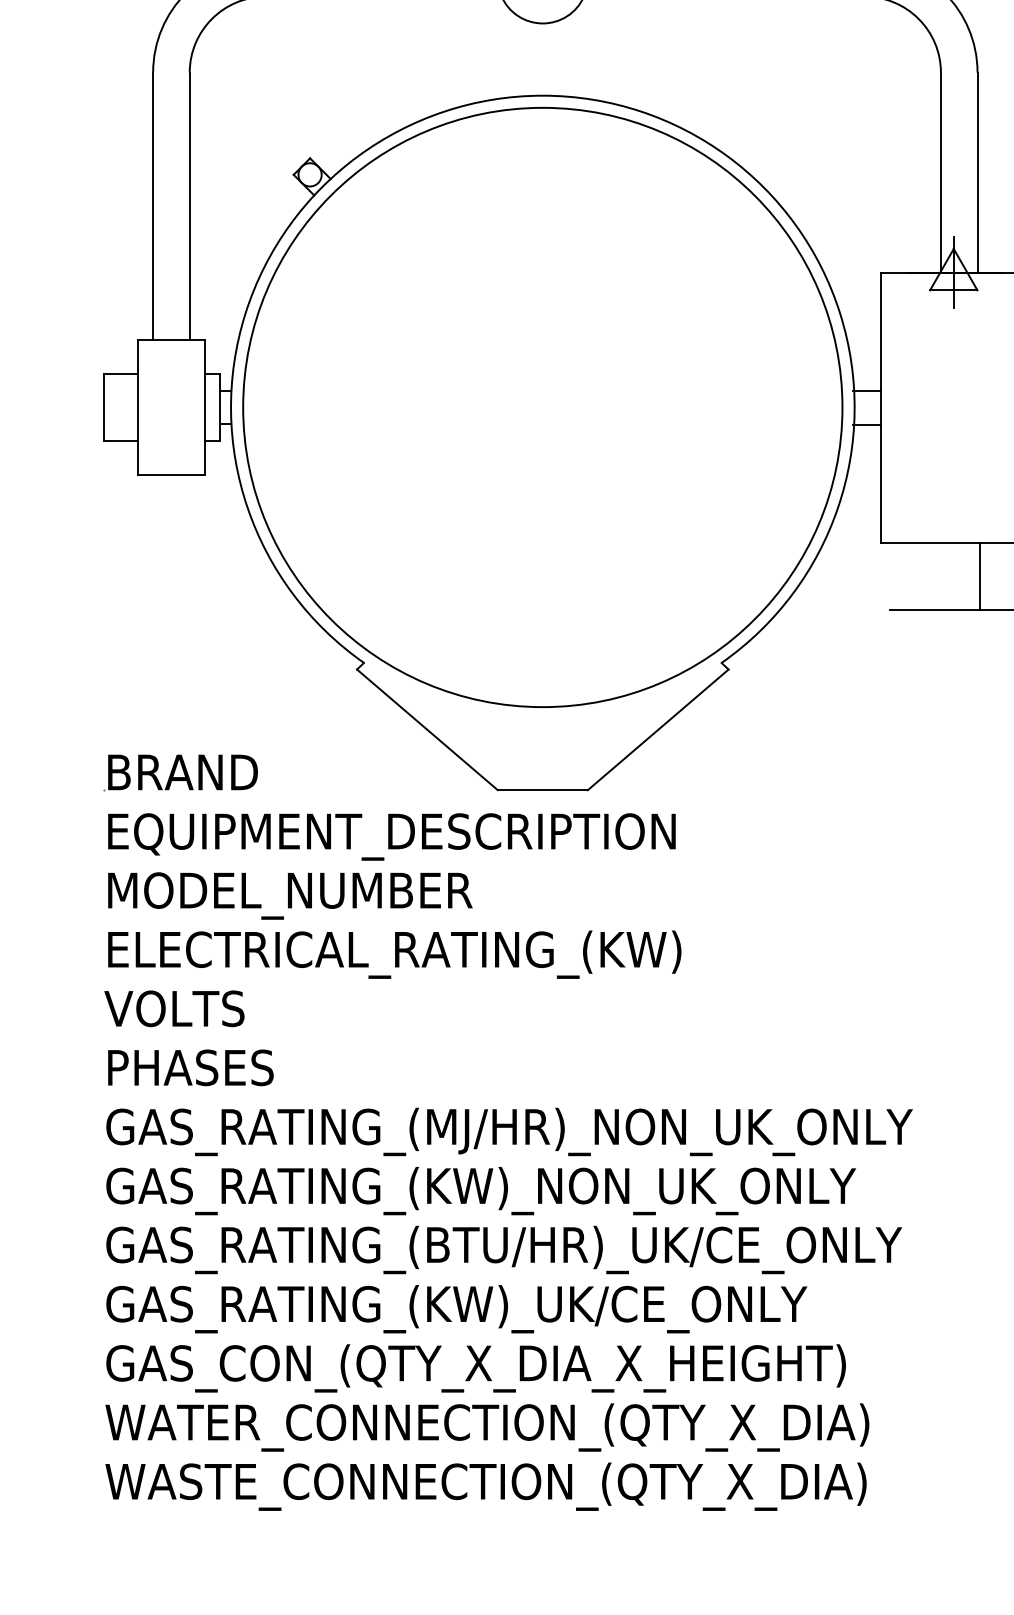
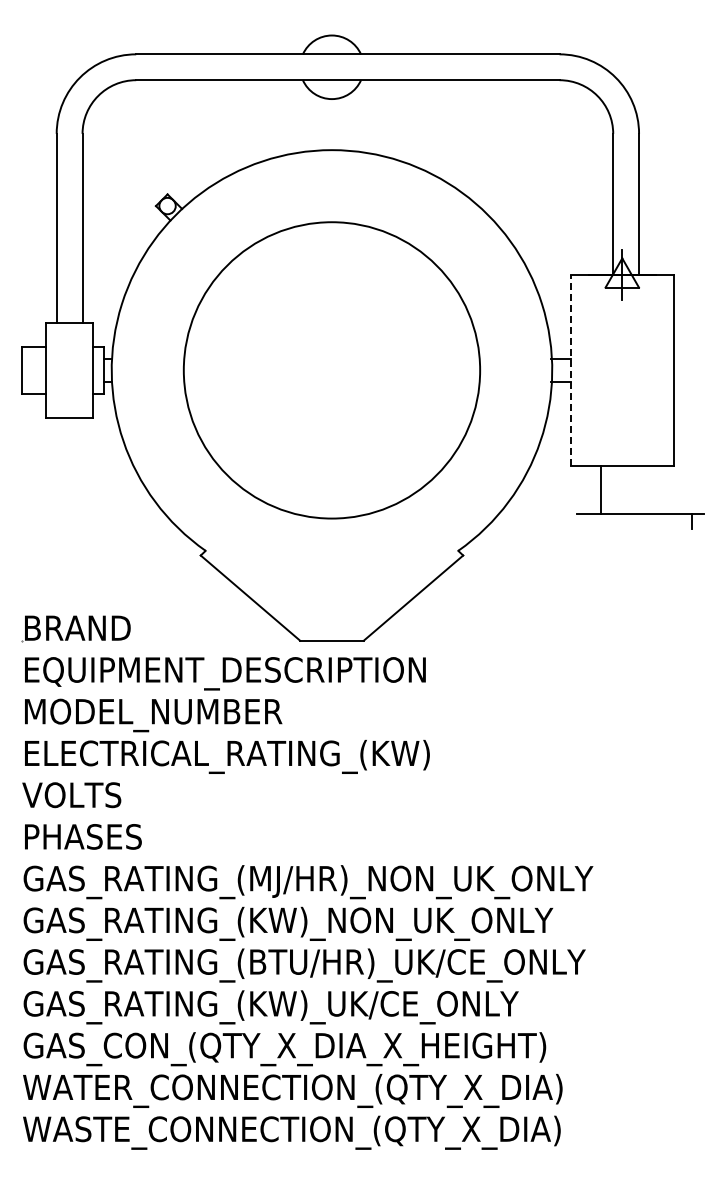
circle: (542, 407) -> (331, 370), size x0.7
line: (880, 407) -> (570, 370), solid -> dashed
line: (979, 576) -> (600, 489), moved

